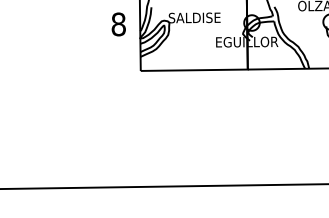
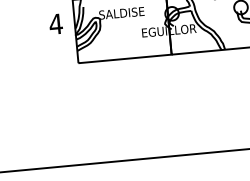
text: (118, 24) -> (55, 24), 8 -> 4

